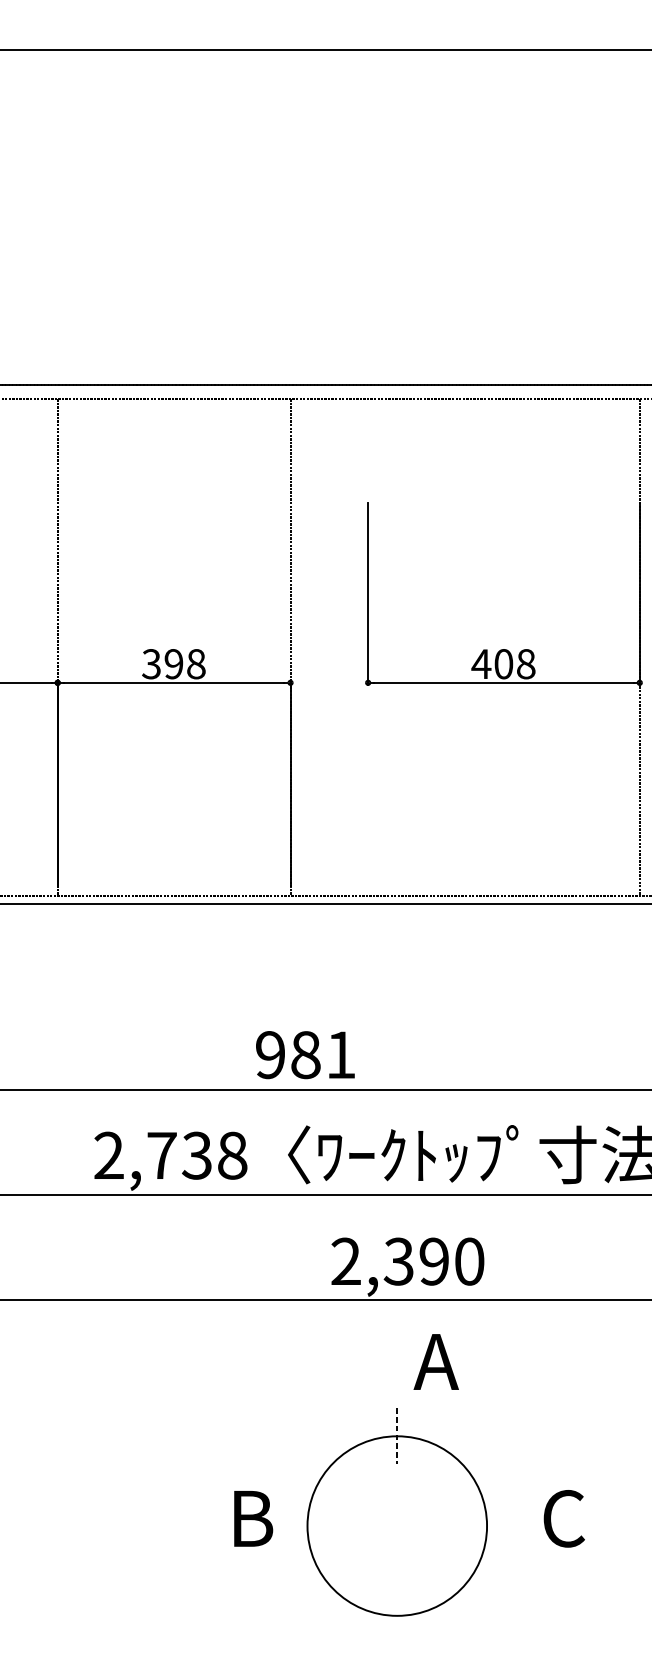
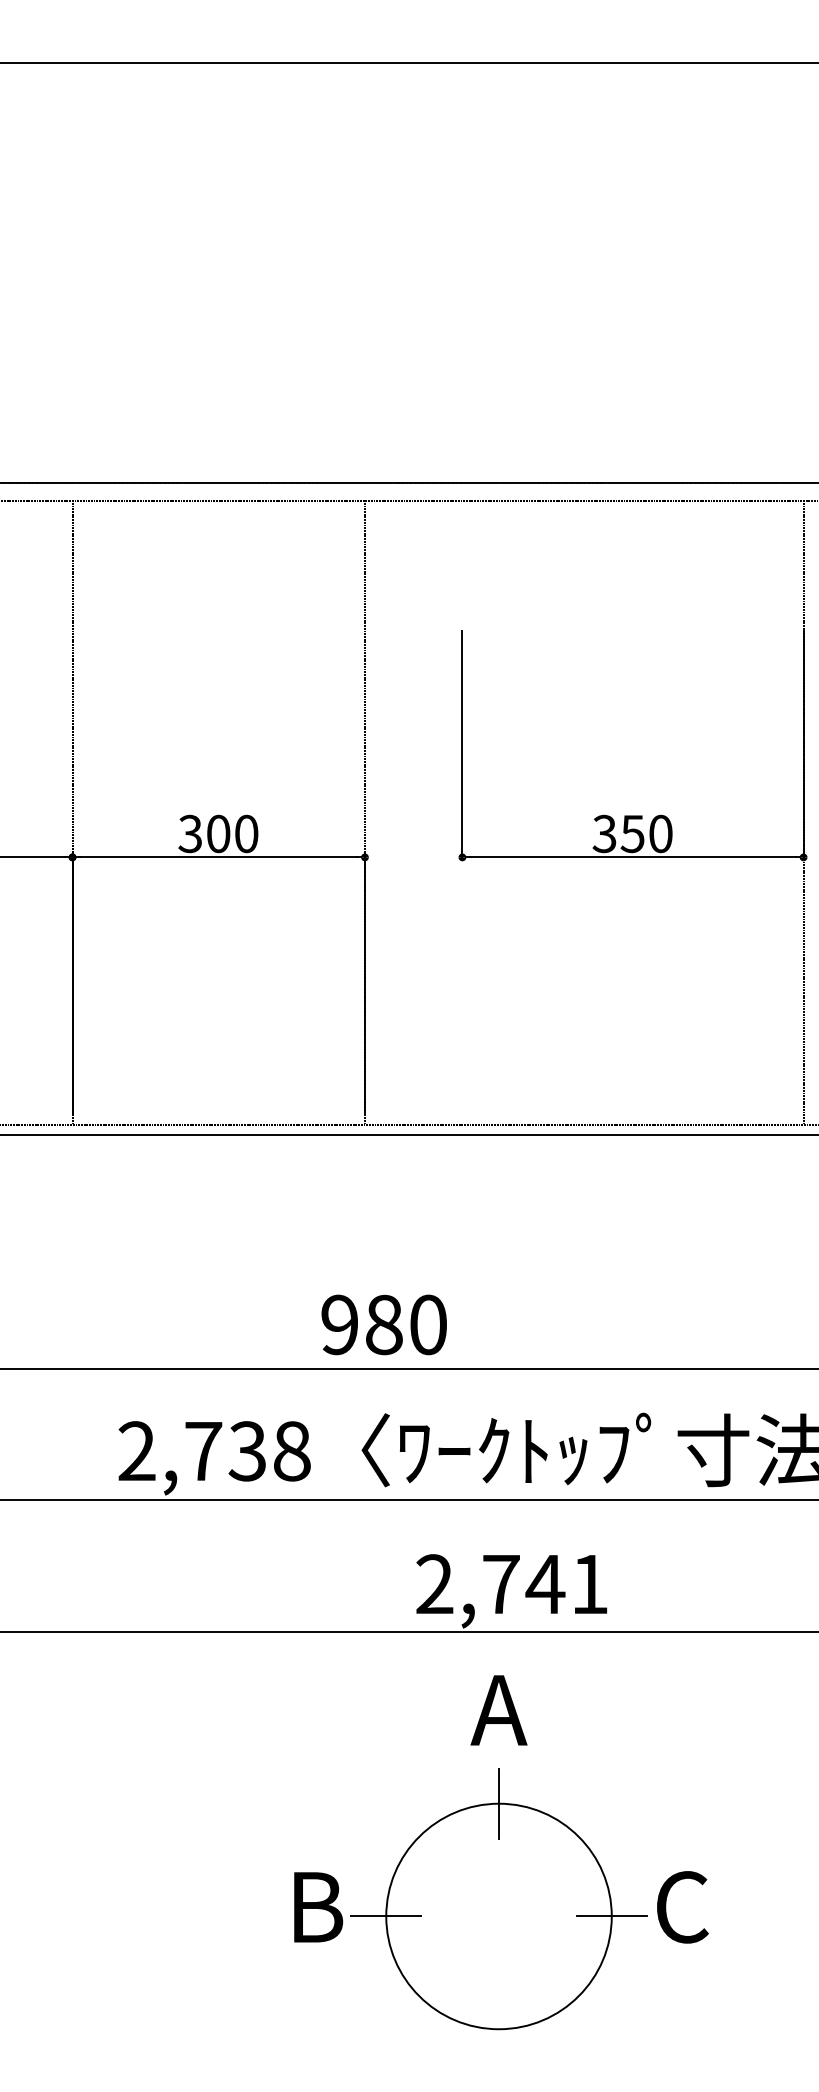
text: (185, 663) -> (232, 833), 398 -> 300
text: (503, 663) -> (632, 833), 408 -> 350
text: (341, 1054) -> (428, 1324), 981 -> 980
text: (434, 1261) -> (545, 1584), 2,390 -> 2,741
text: (435, 1362) -> (498, 1710), moved
line: (397, 1436) -> (499, 1804), dashed -> solid
text: (564, 1518) -> (682, 1907), moved
line: (307, 1526) -> (386, 1916), added
line: (486, 1526) -> (611, 1916), added

